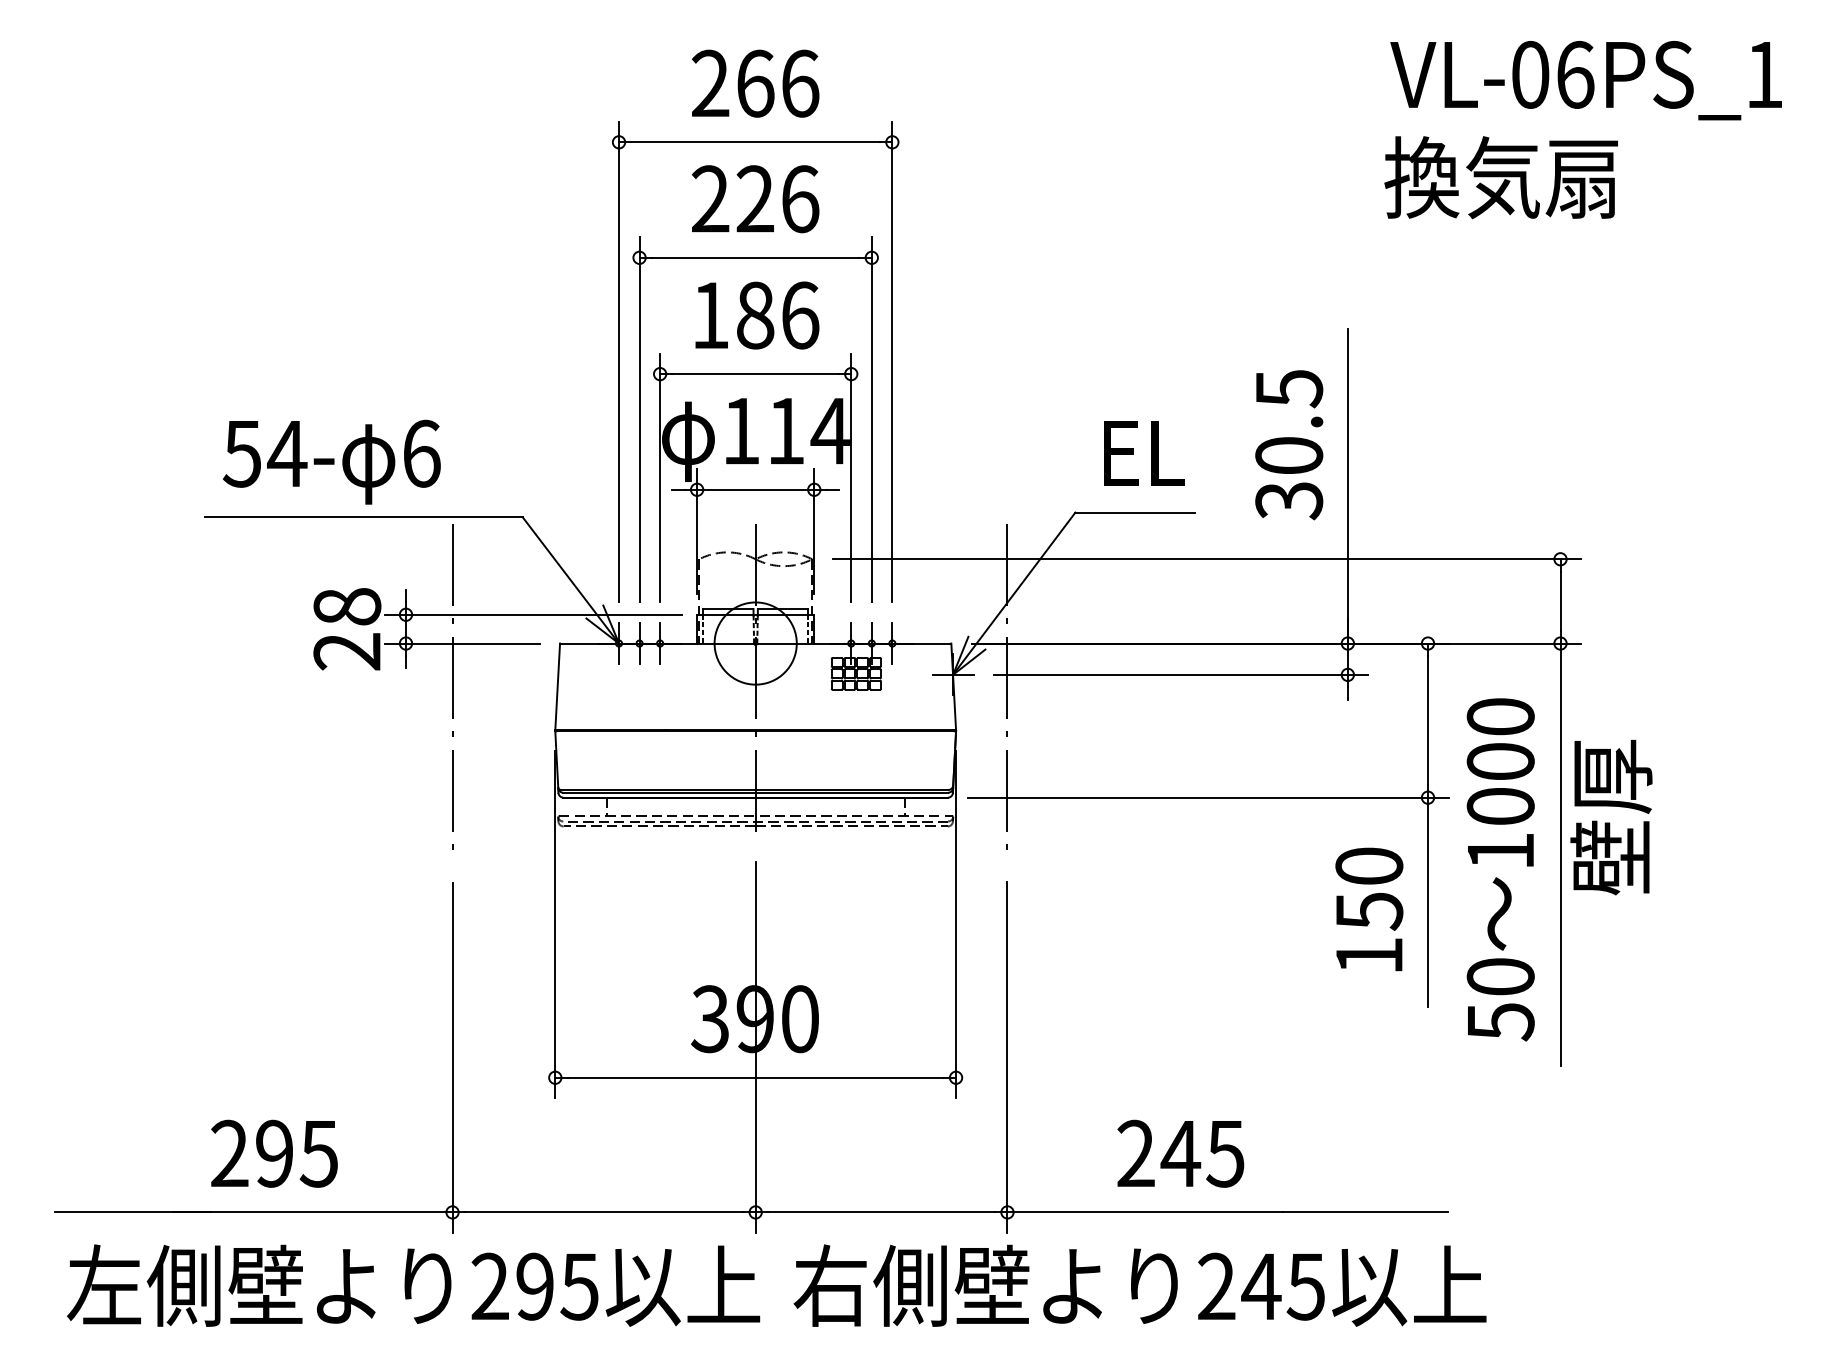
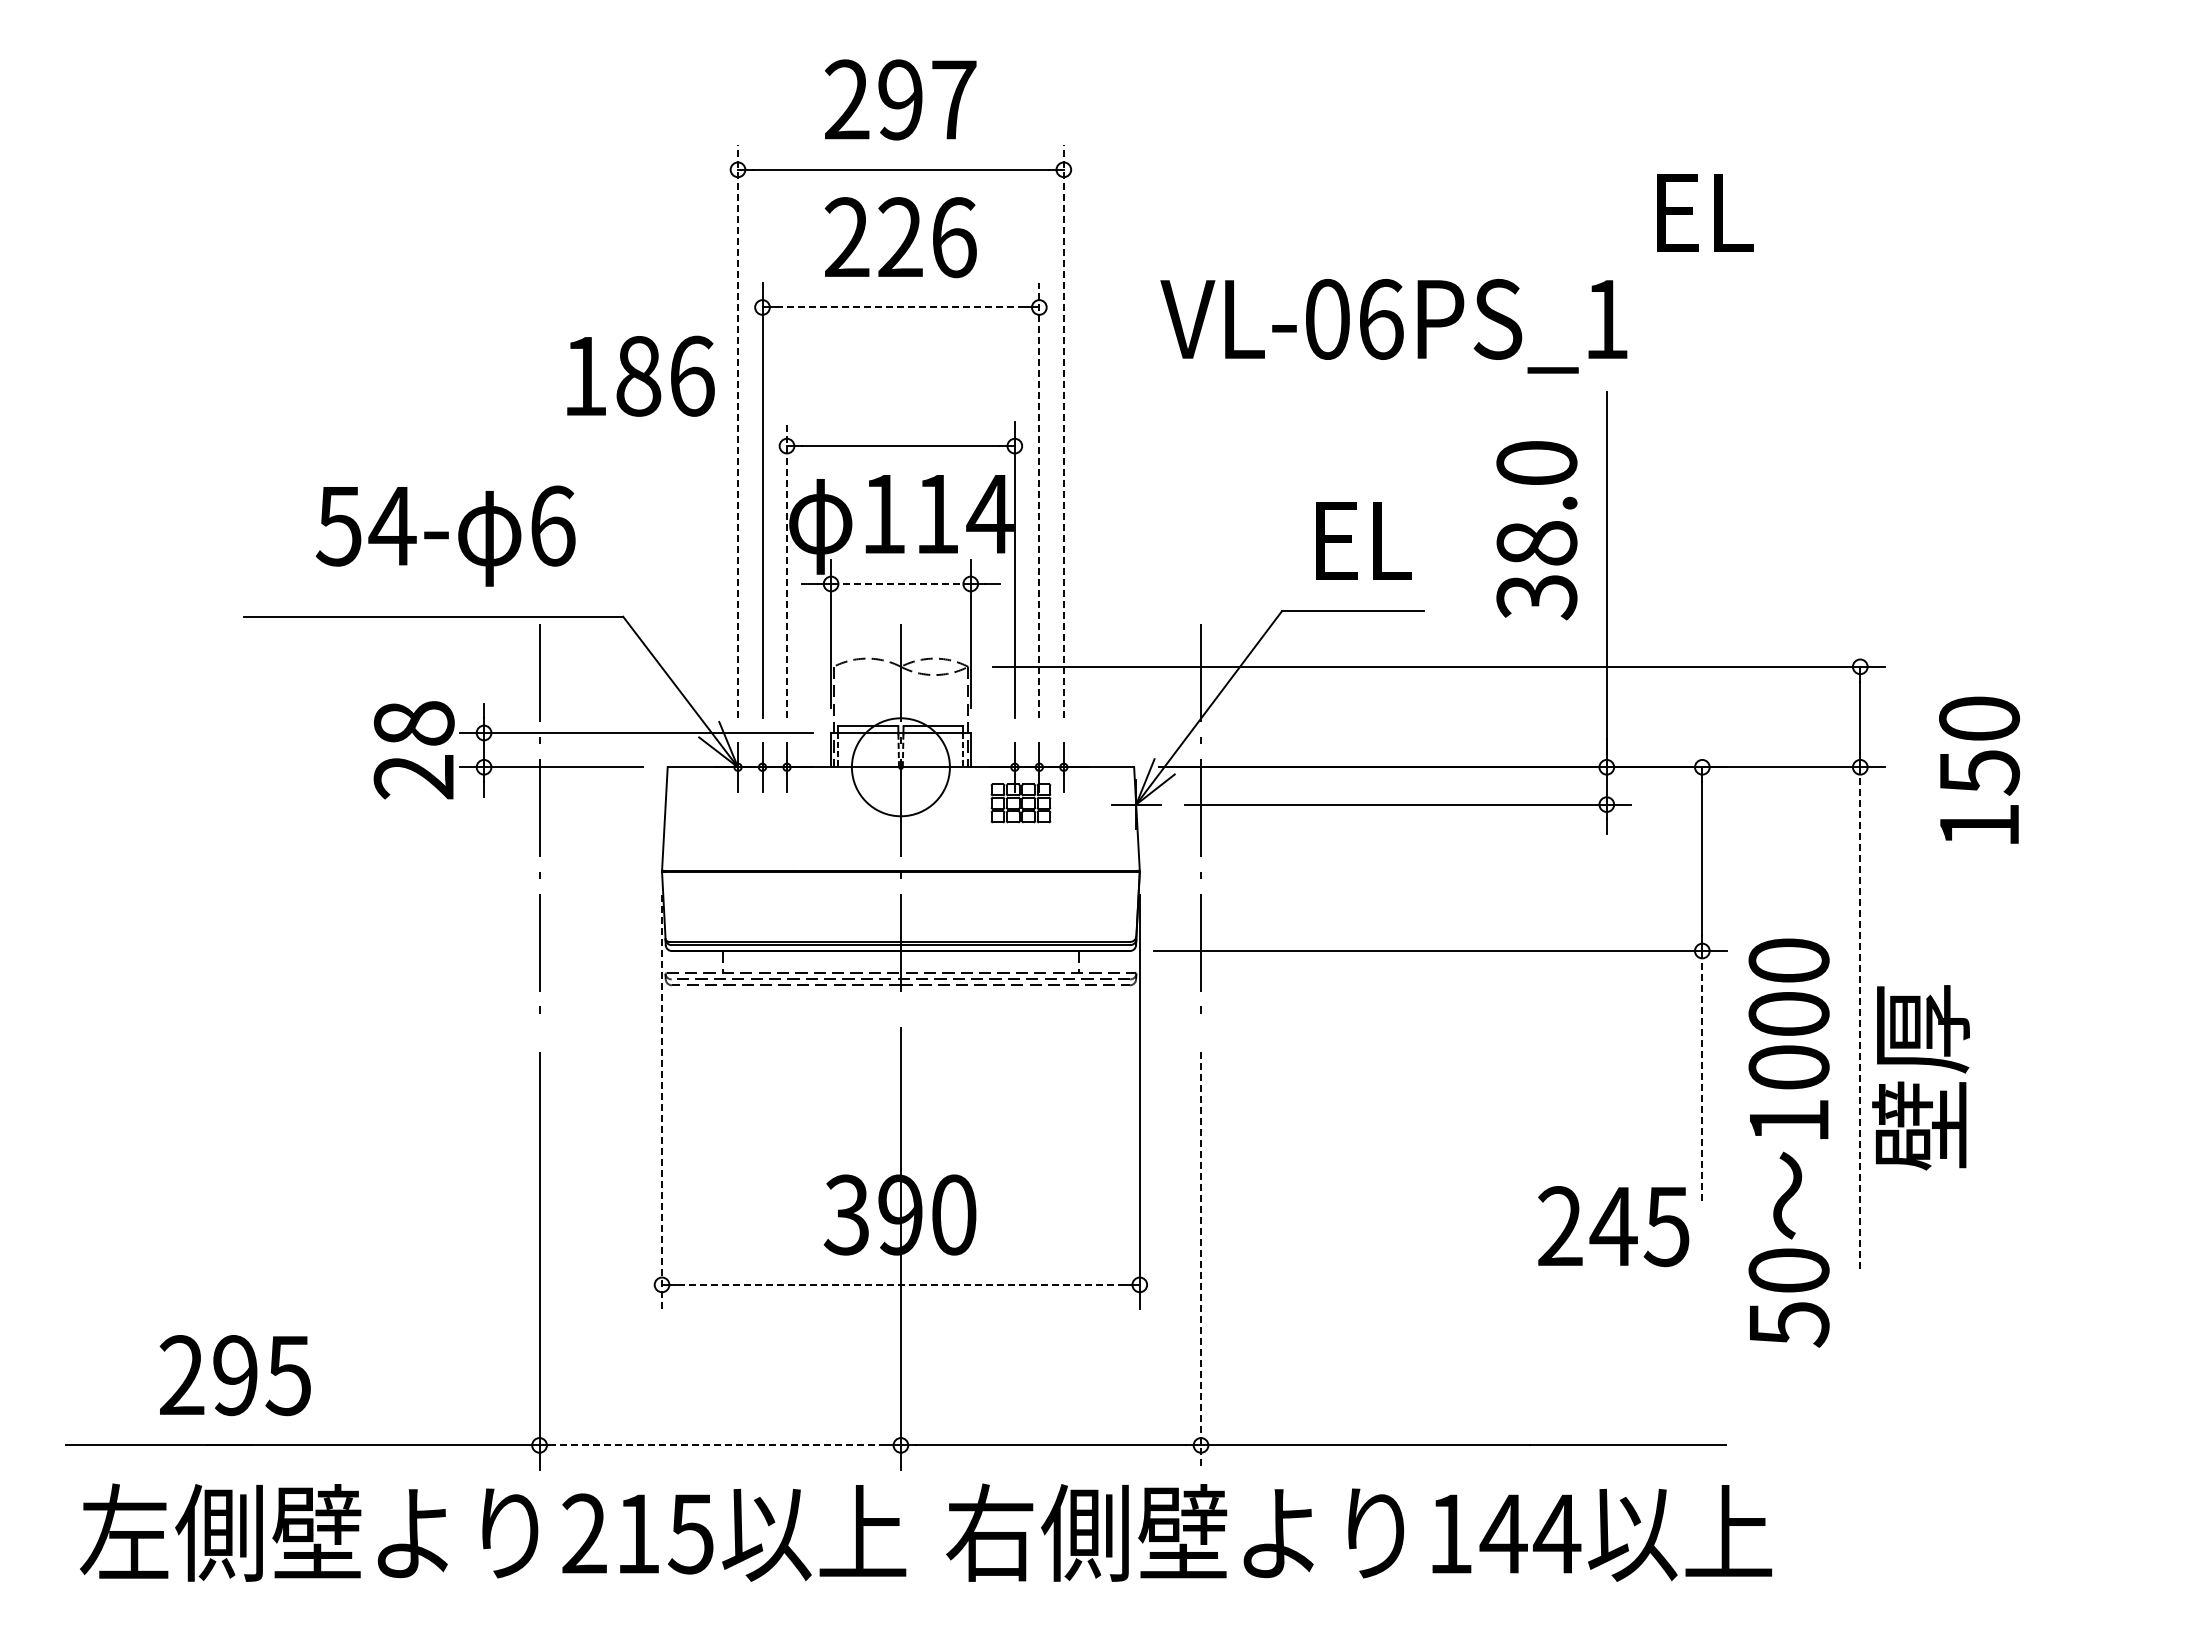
text: (1585, 80) -> (1393, 326), moved
text: (777, 83) -> (927, 99), 266 -> 297
text: (1501, 177) -> (1789, 211), 換気扇 -> EL
line: (755, 257) -> (900, 307), solid -> dashed
text: (757, 314) -> (640, 375), moved
line: (619, 361) -> (738, 431), solid -> dashed
line: (892, 361) -> (1063, 431), solid -> dashed
line: (871, 419) -> (1039, 500), solid -> dashed
text: (1288, 422) -> (1536, 503), 30.5 -> 38.0
text: (331, 461) -> (445, 535), moved
line: (660, 477) -> (787, 569), solid -> dashed
line: (755, 490) -> (900, 584), solid -> dashed
text: (1611, 817) -> (1920, 1077), moved
line: (1560, 854) -> (1860, 1018), solid -> dashed
text: (1500, 869) -> (1788, 1142), moved
line: (1428, 902) -> (1702, 1075), solid -> dashed
text: (1369, 908) -> (1979, 769), moved
line: (555, 924) -> (662, 1102), solid -> dashed
line: (1007, 1057) -> (1201, 1260), solid -> dashed
line: (755, 1077) -> (900, 1284), solid -> dashed
text: (273, 1153) -> (234, 1375), moved
text: (1180, 1153) -> (1613, 1226), moved
line: (604, 1212) -> (720, 1445), solid -> dashed
text: (534, 1286) -> (637, 1533), 295 -> 215
text: (1262, 1286) -> (1504, 1533), 245 -> 144

